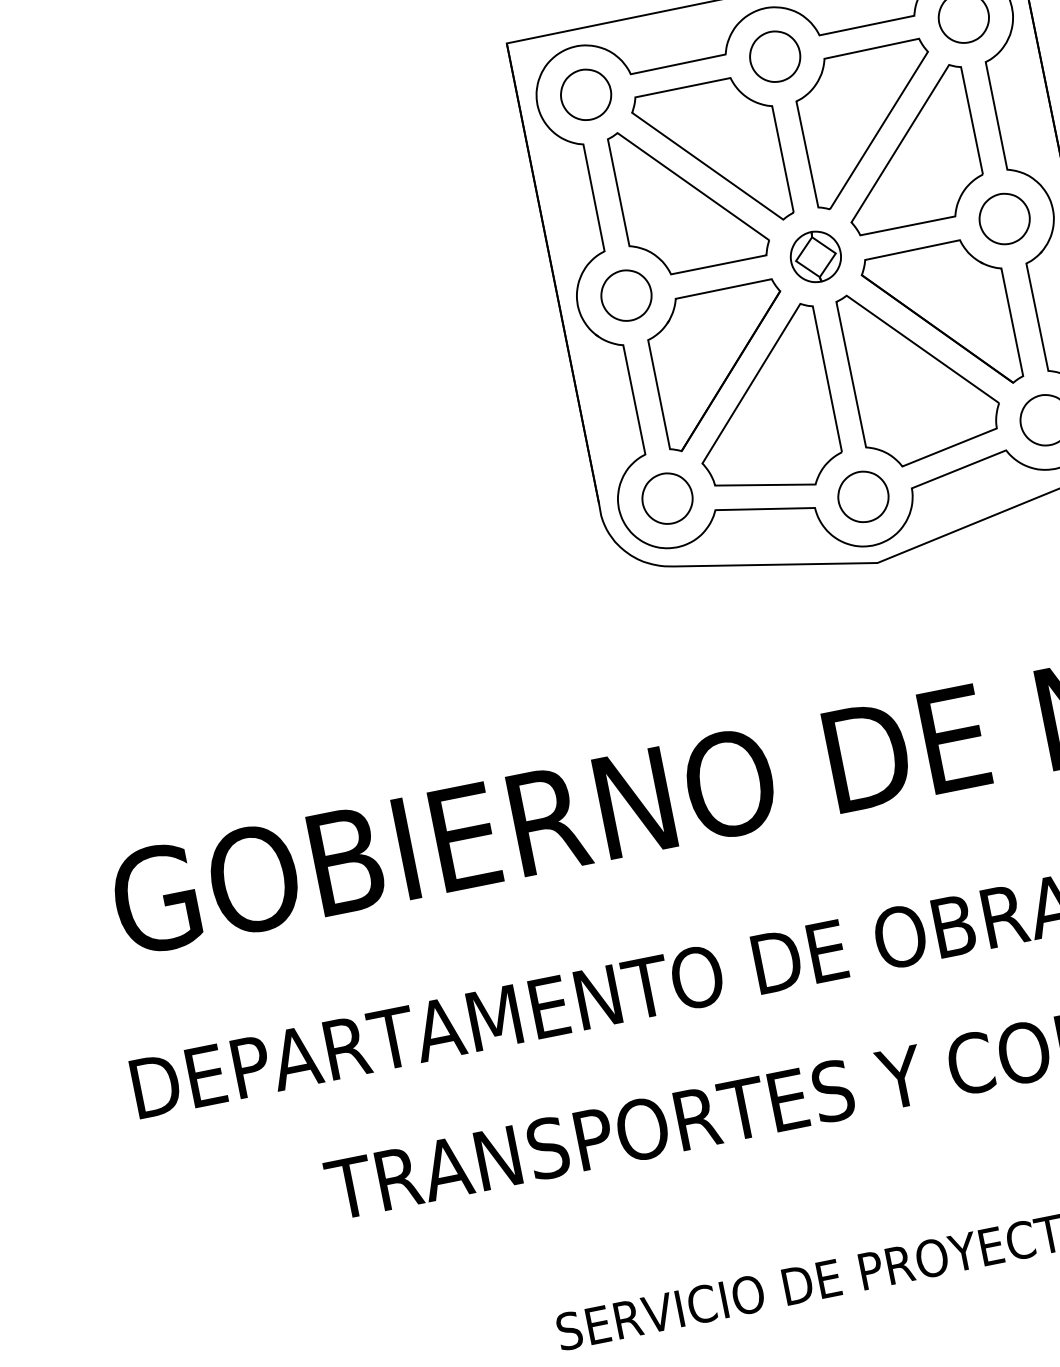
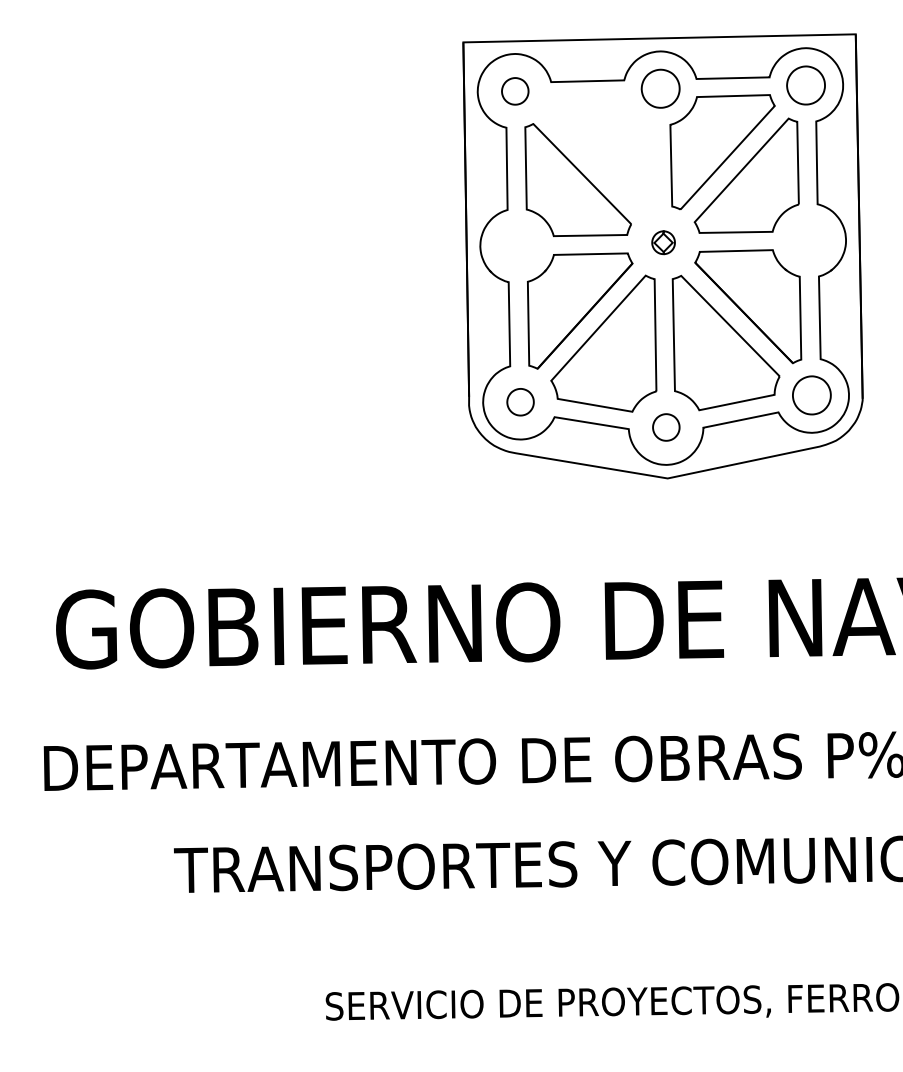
part: (586, 94) -> (515, 91), size x0.7
part: (712, 156) -> (600, 154), removed
part: (1004, 219) -> (808, 240), removed
part: (815, 256) -> (663, 242), size x0.6
part: (625, 295) -> (517, 245), removed
part: (863, 496) -> (666, 427), size x0.7
part: (667, 499) -> (520, 402), size x0.7

